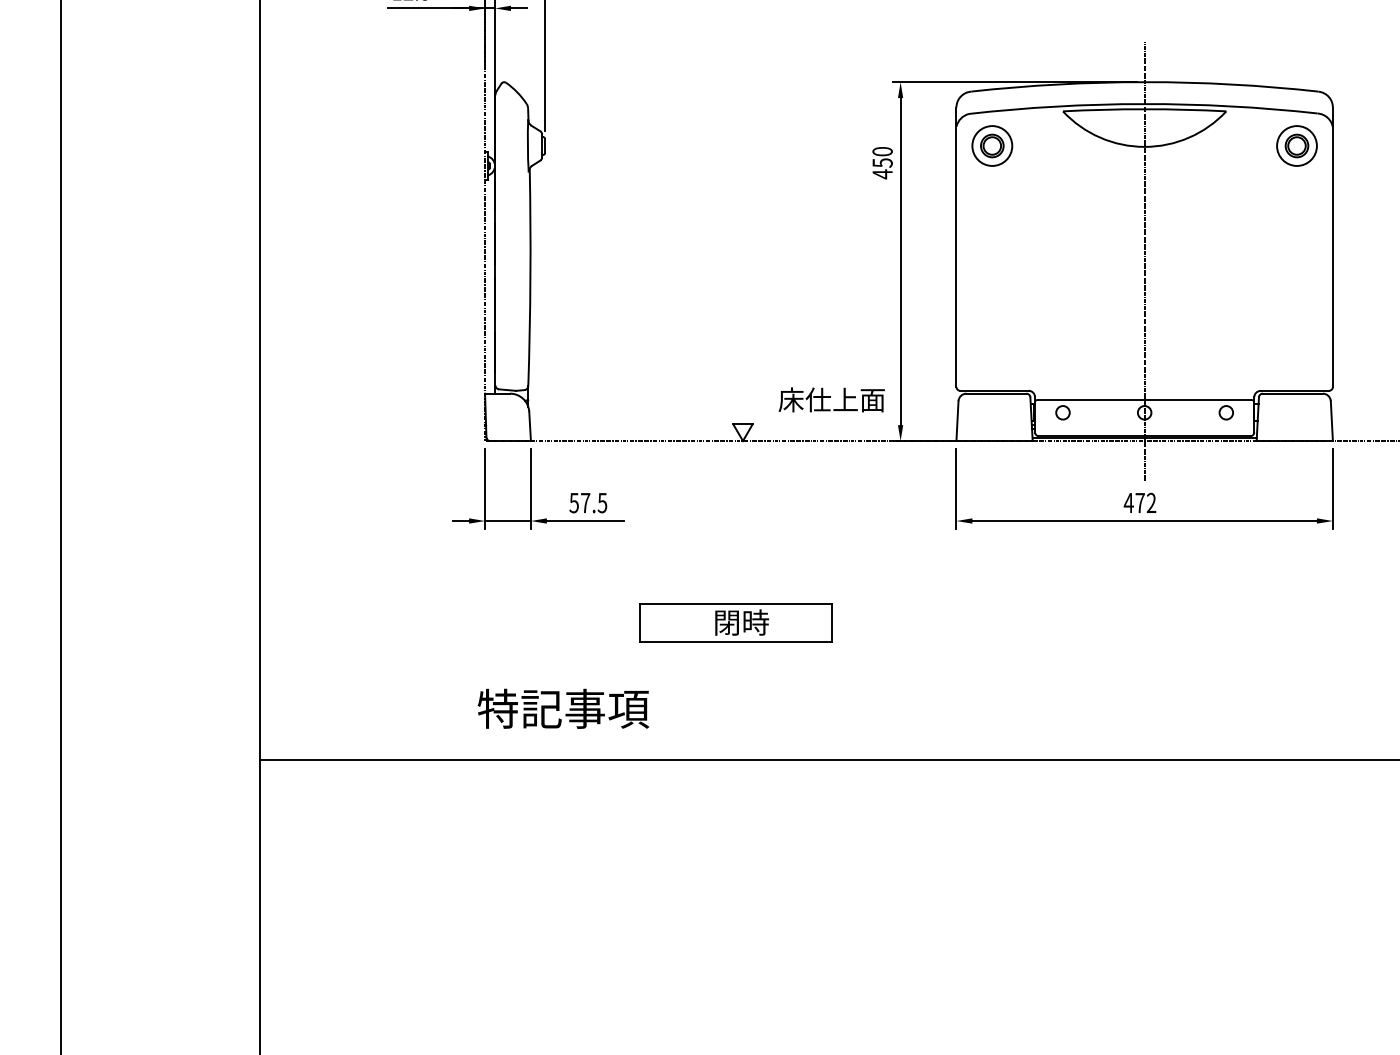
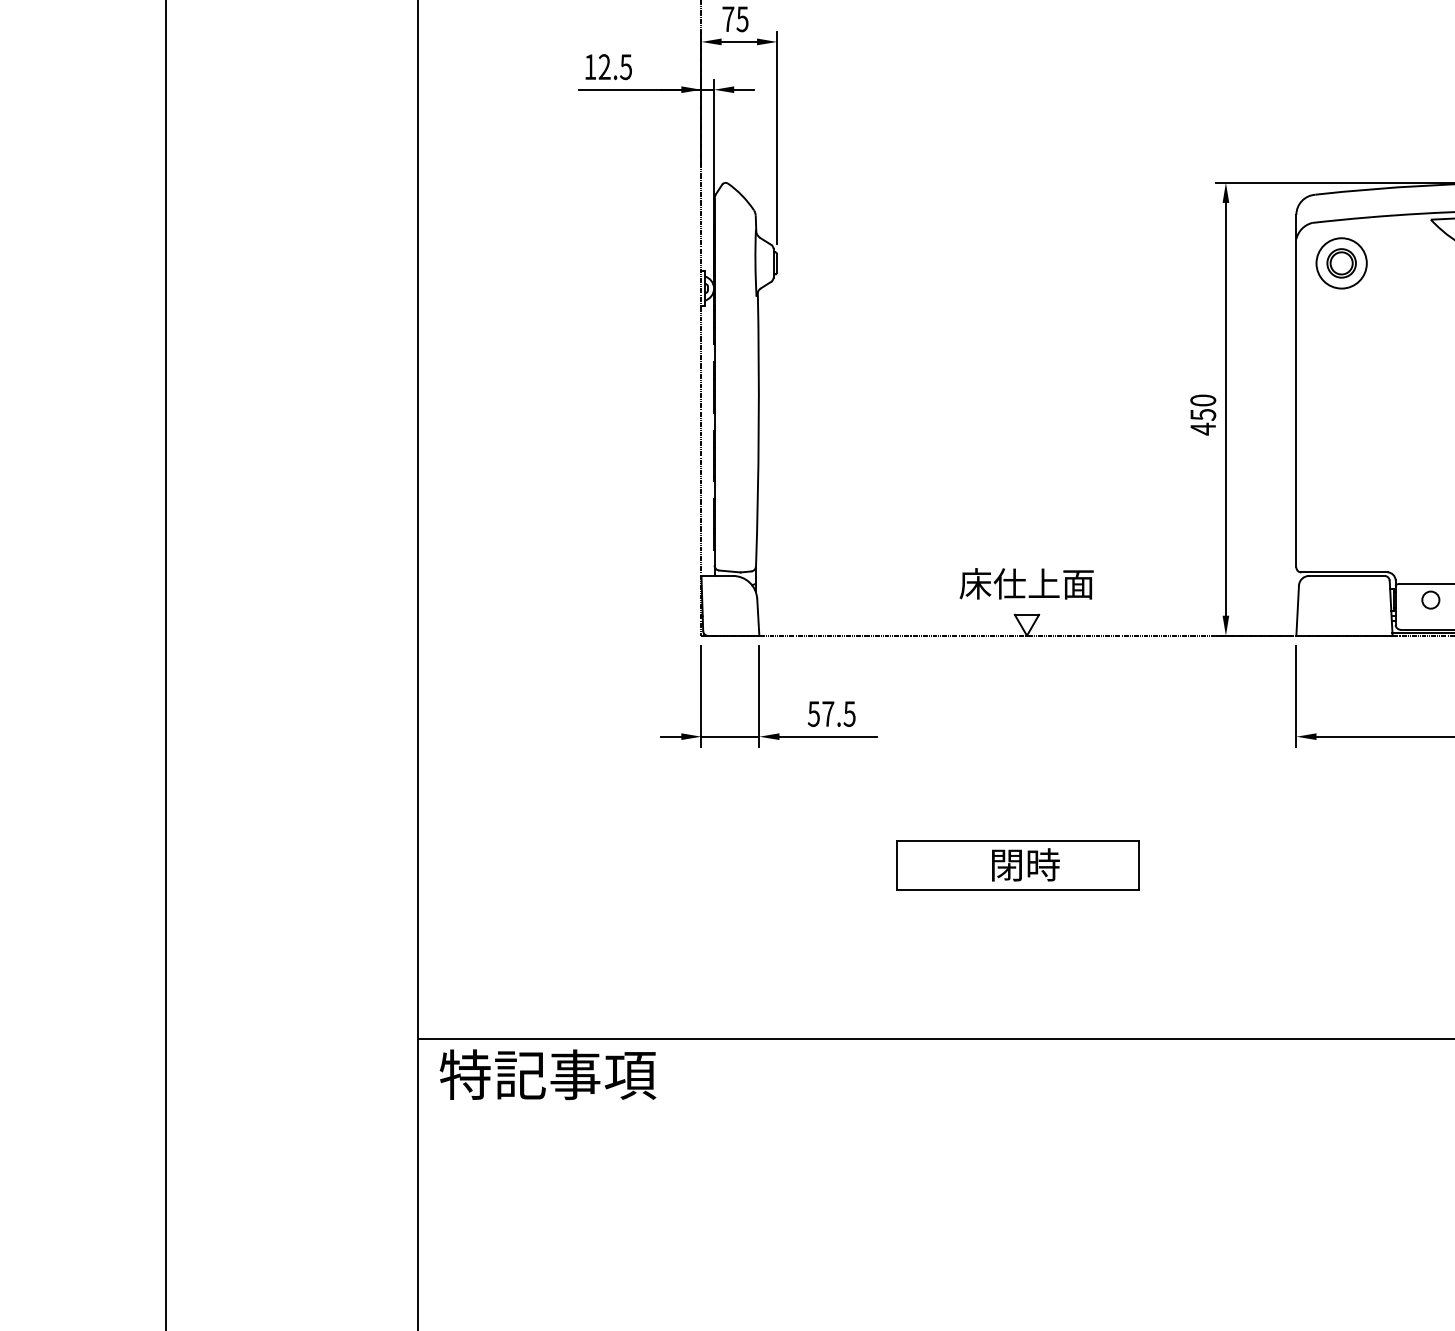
text: (882, 163) -> (1203, 415), moved
text: (831, 399) -> (1026, 583), moved
text: (562, 708) -> (546, 1074), moved

